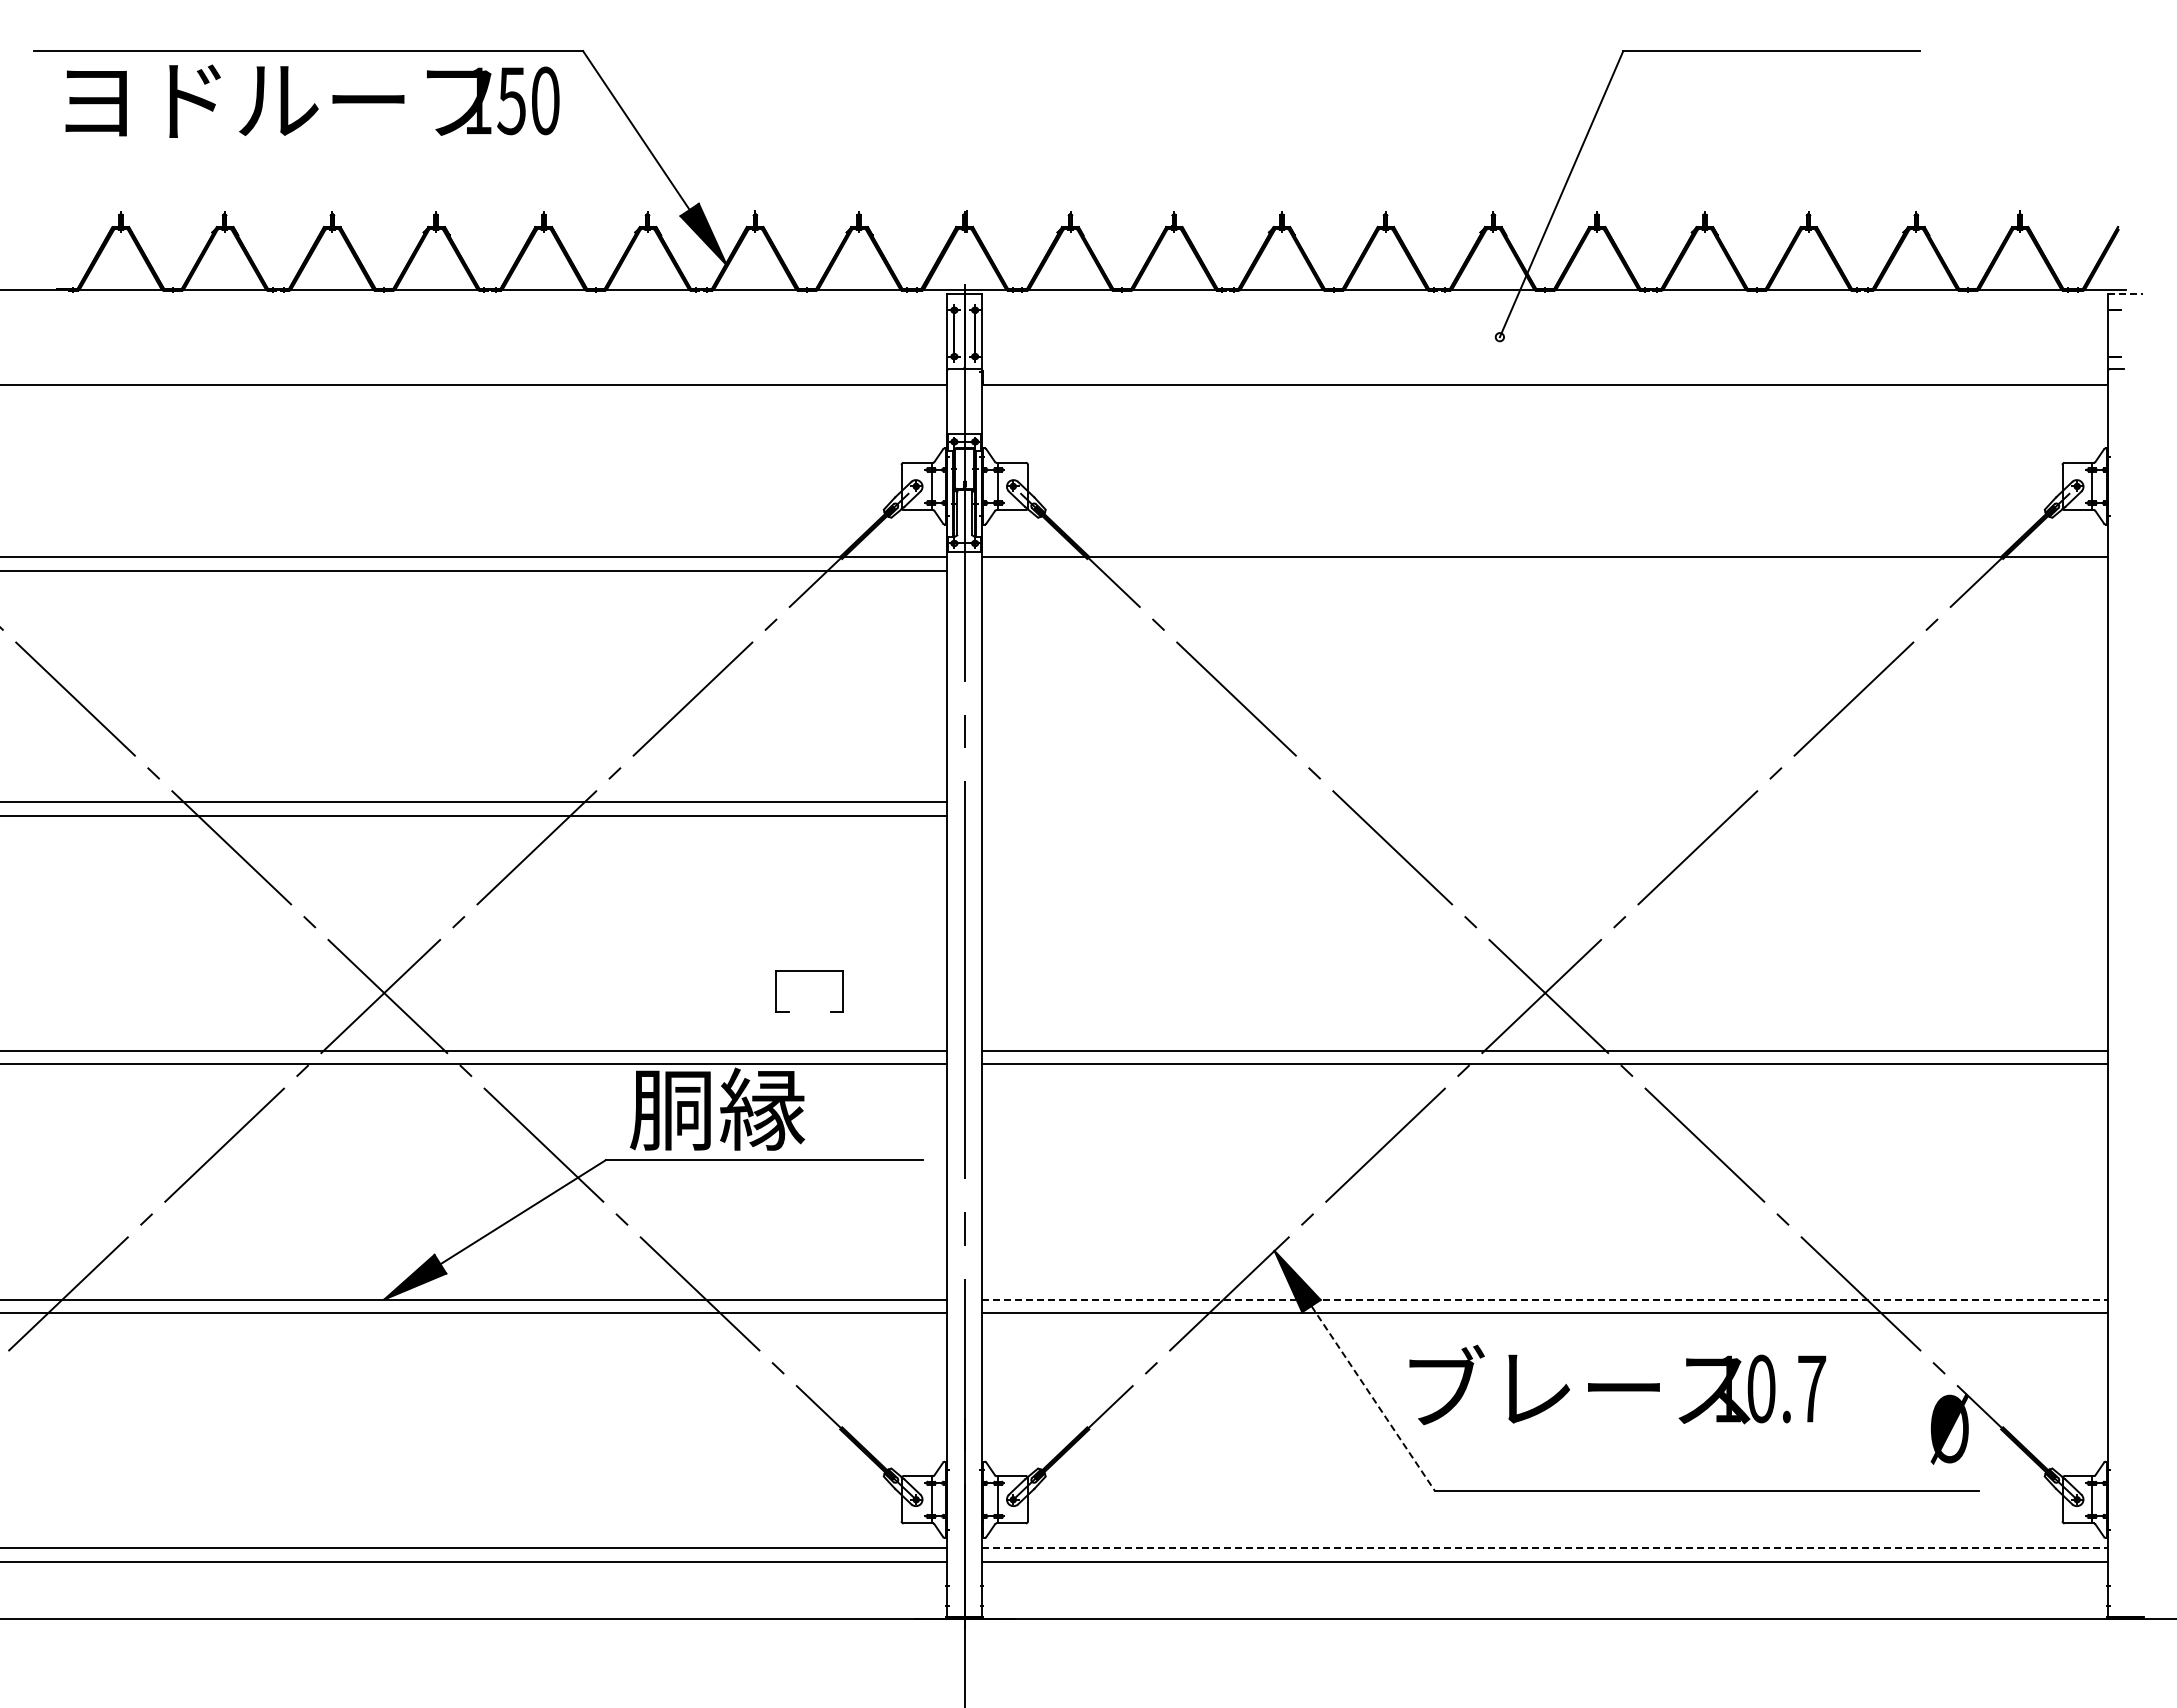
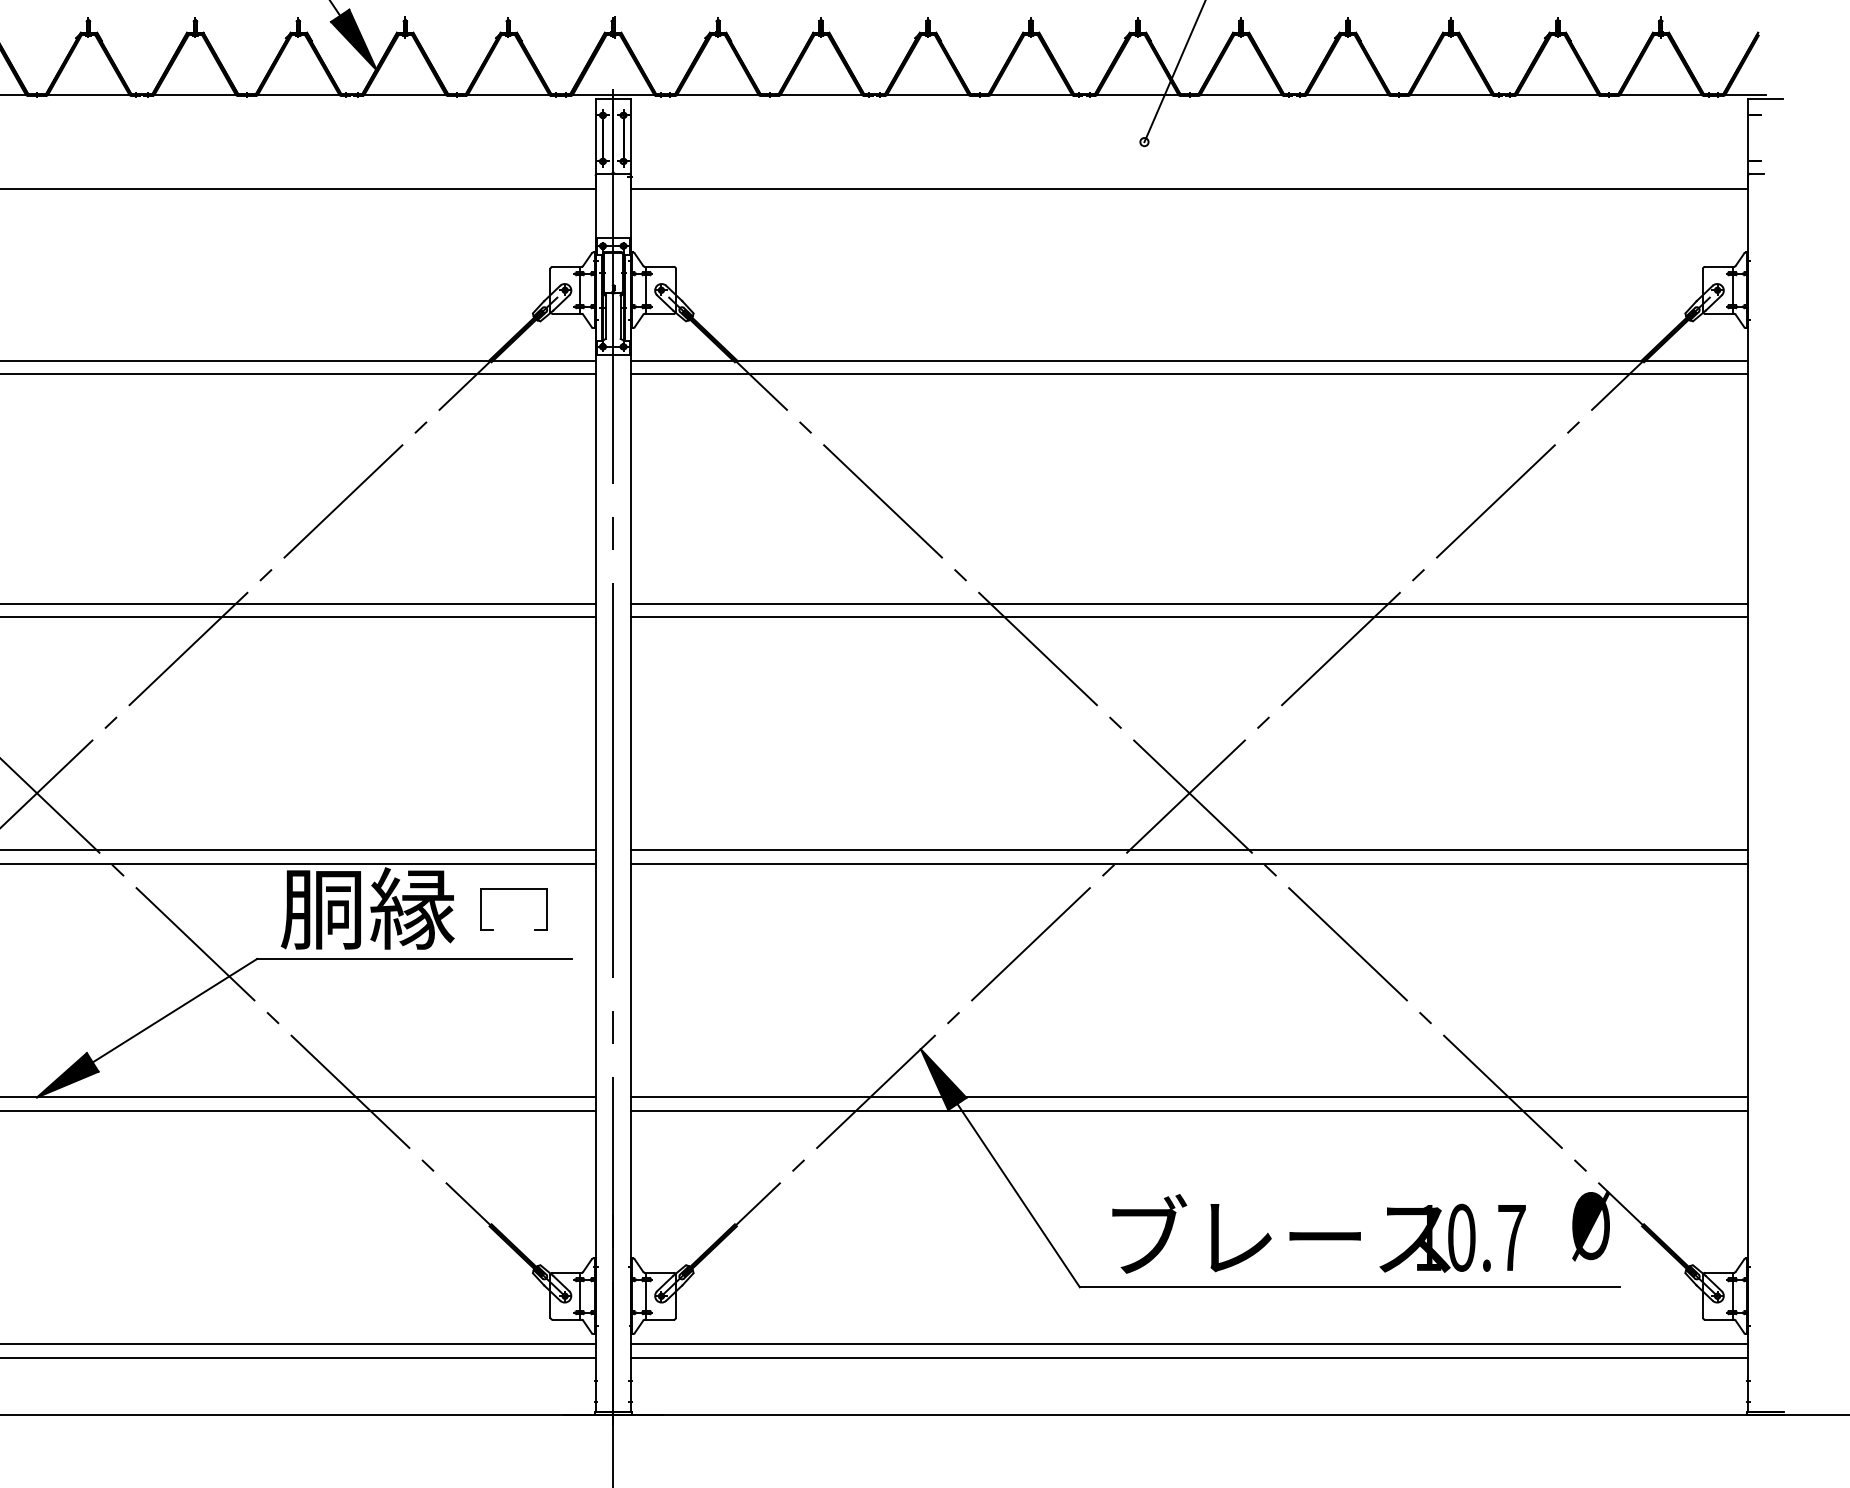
line: (2125, 294) -> (1765, 99), dashed -> solid
line: (1545, 571) -> (1189, 374), added
line: (1545, 801) -> (1189, 603), added
line: (1545, 815) -> (1189, 616), added
part: (809, 971) -> (513, 889), moved
line: (1545, 1299) -> (1189, 1097), dashed -> solid
text: (1617, 1384) -> (1318, 1233), moved
line: (1373, 1398) -> (1019, 1195), dashed -> solid
line: (1545, 1548) -> (1189, 1344), dashed -> solid

